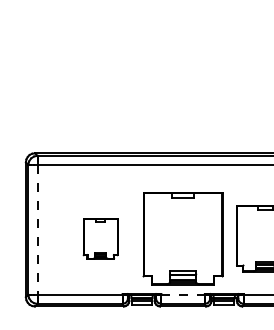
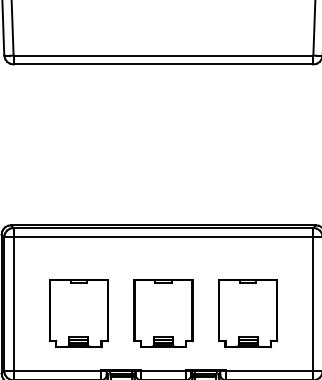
line: (37, 230) -> (13, 304), dashed -> solid
part: (100, 238) -> (78, 313), size x1.67
part: (183, 238) -> (163, 313), size x0.71
line: (183, 295) -> (163, 371), dashed -> solid

